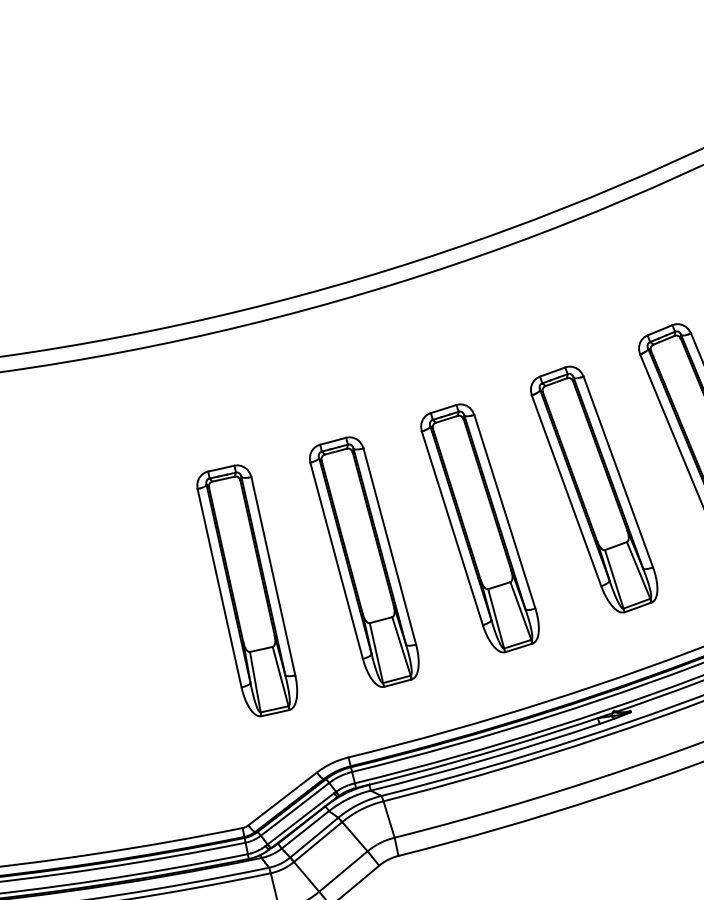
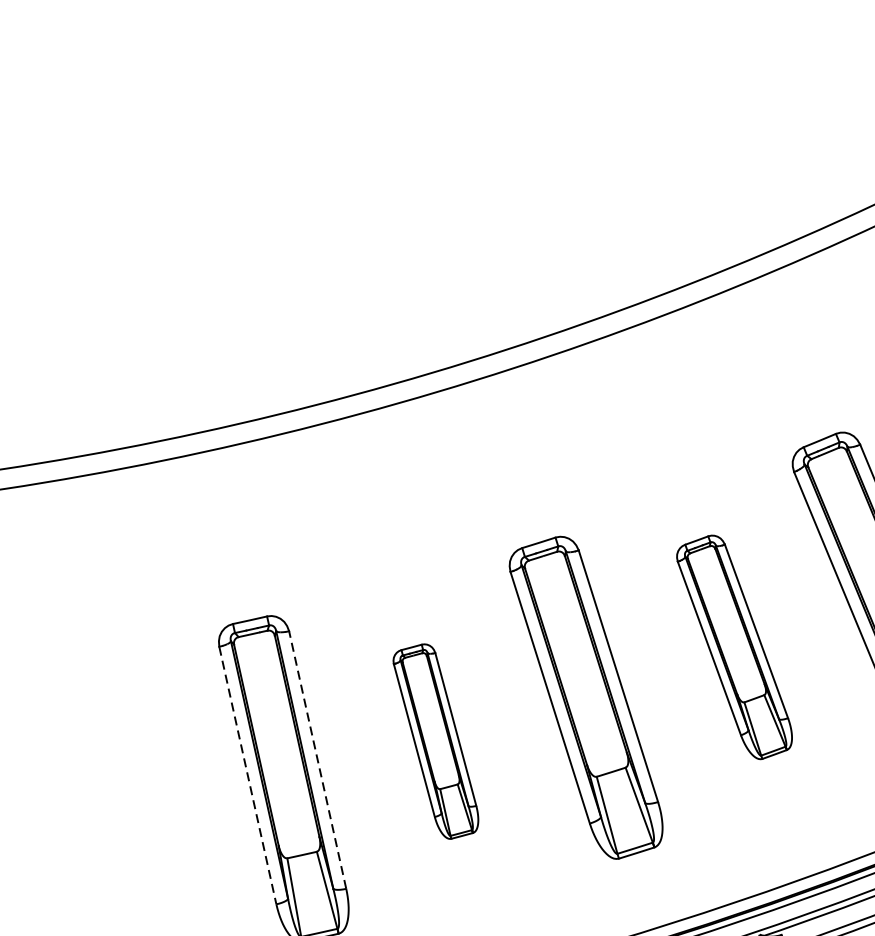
part: (594, 489) -> (734, 647), size x0.7
part: (364, 561) -> (436, 740), size x0.6
line: (273, 576) -> (317, 760), solid -> dashed
line: (219, 588) -> (247, 775), solid -> dashed

